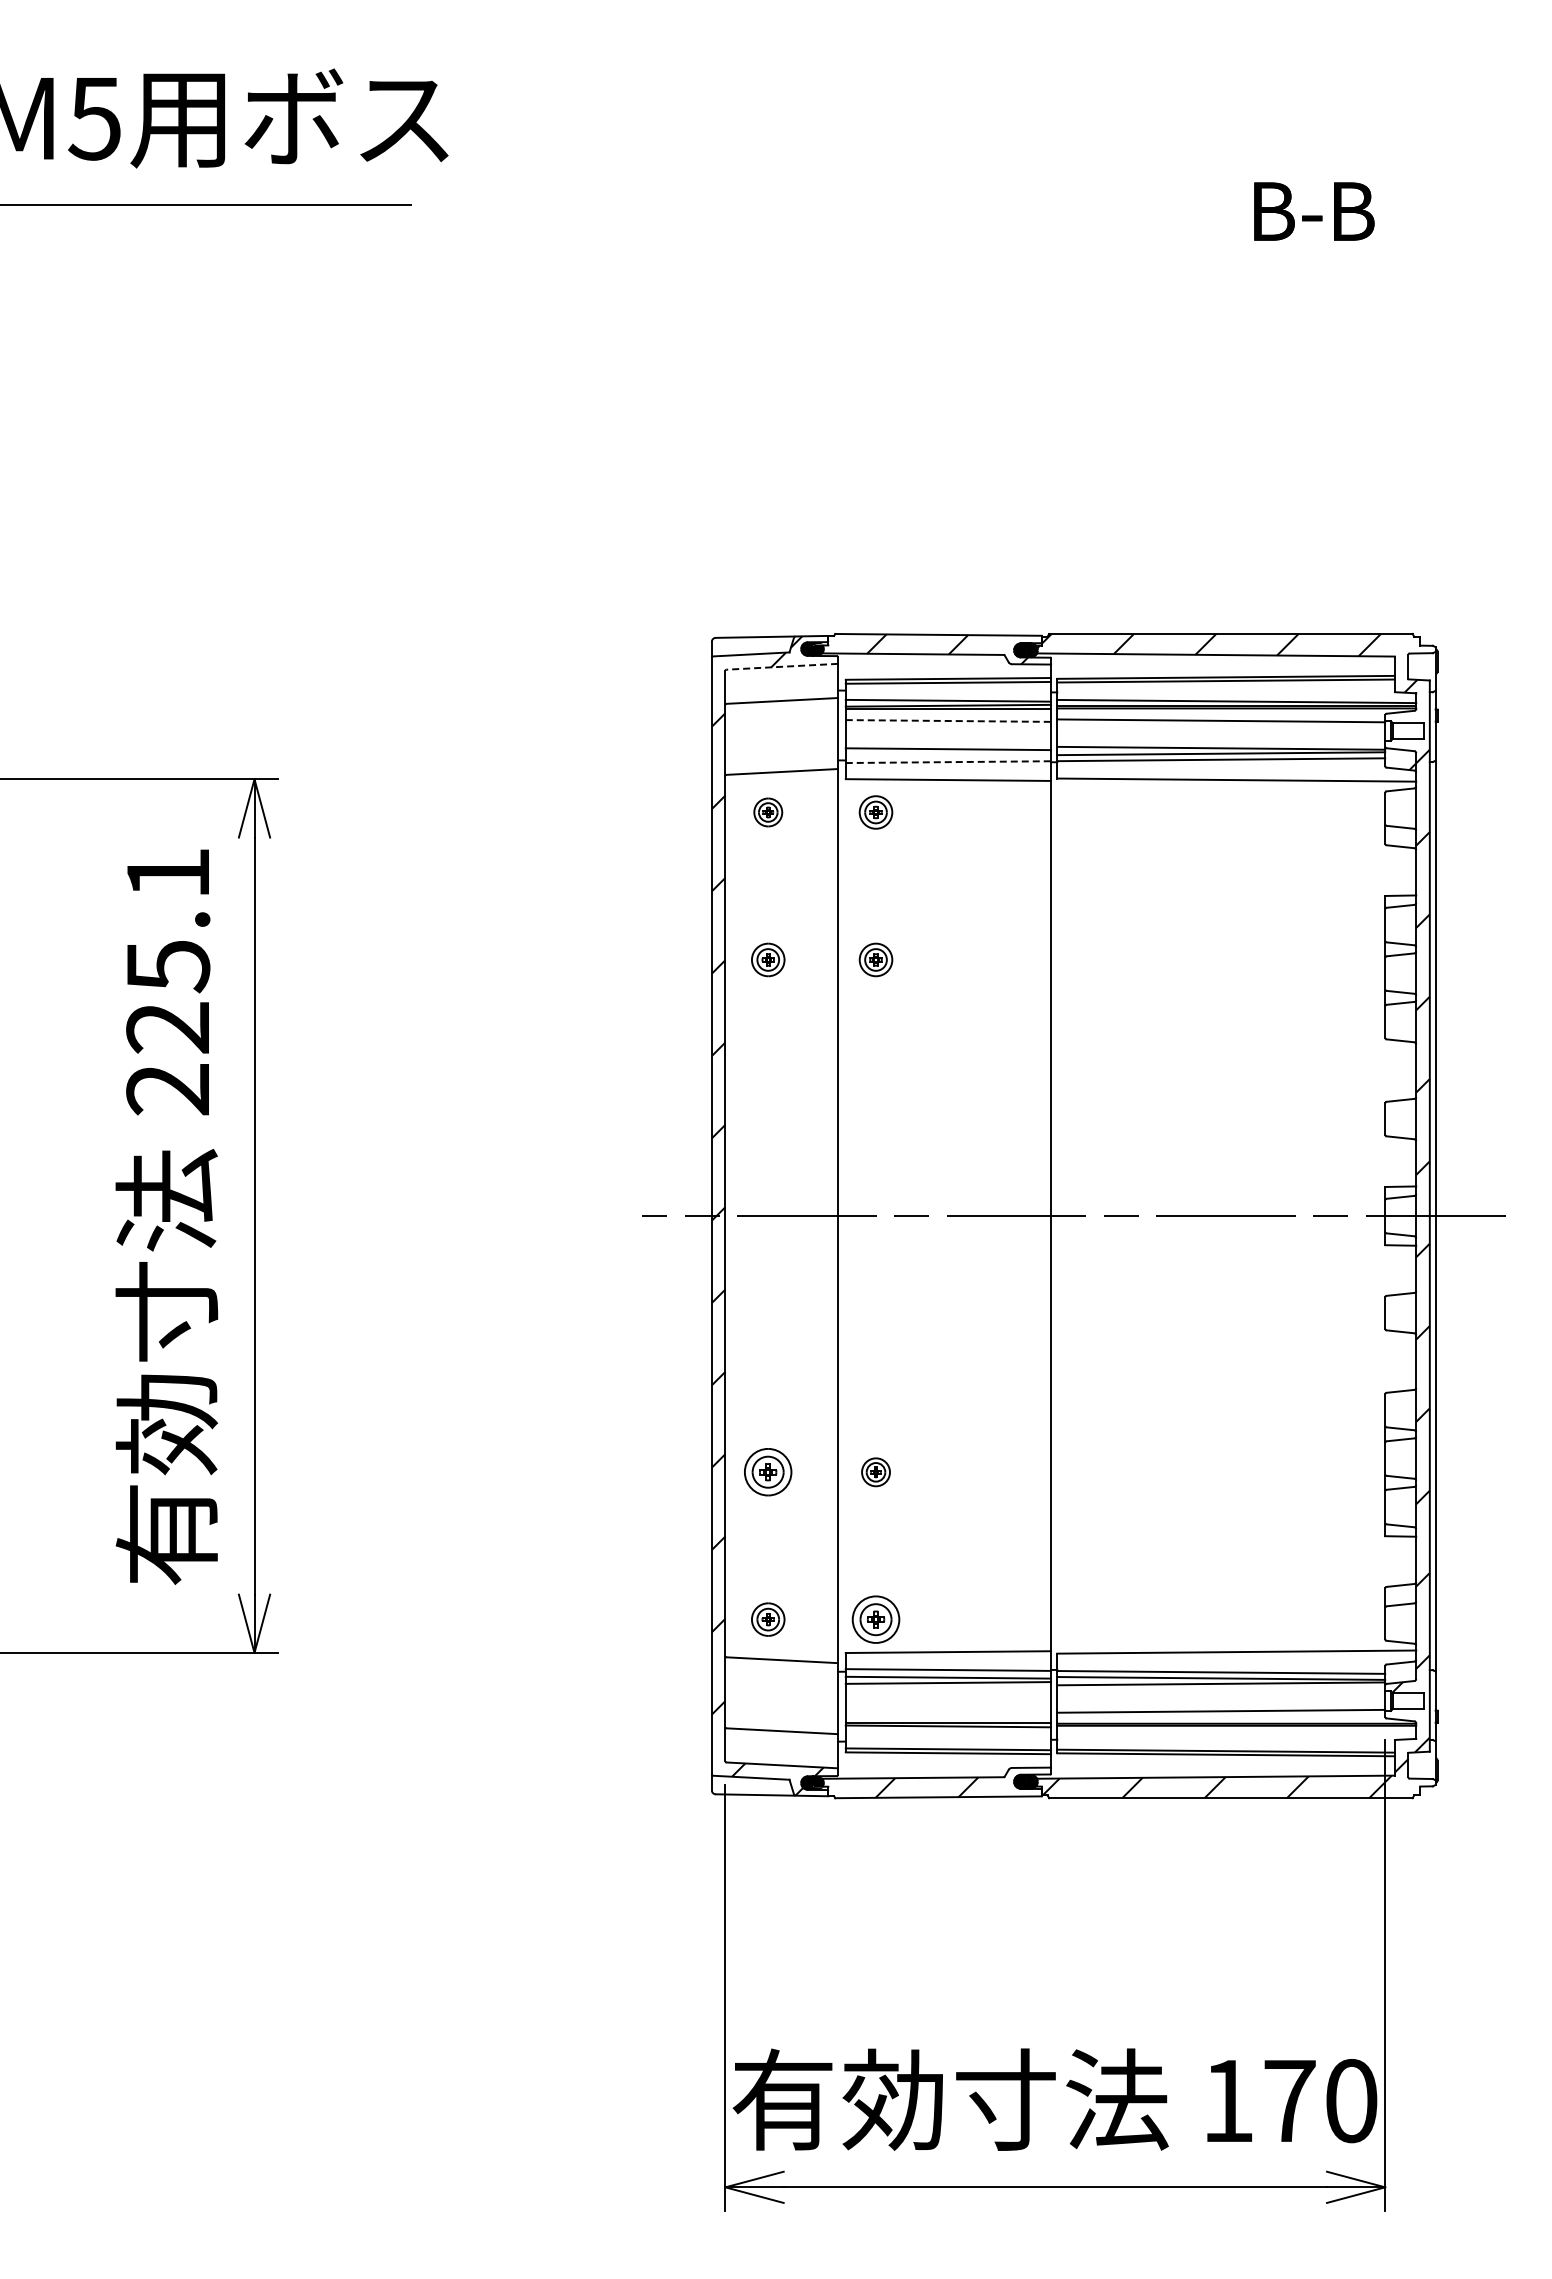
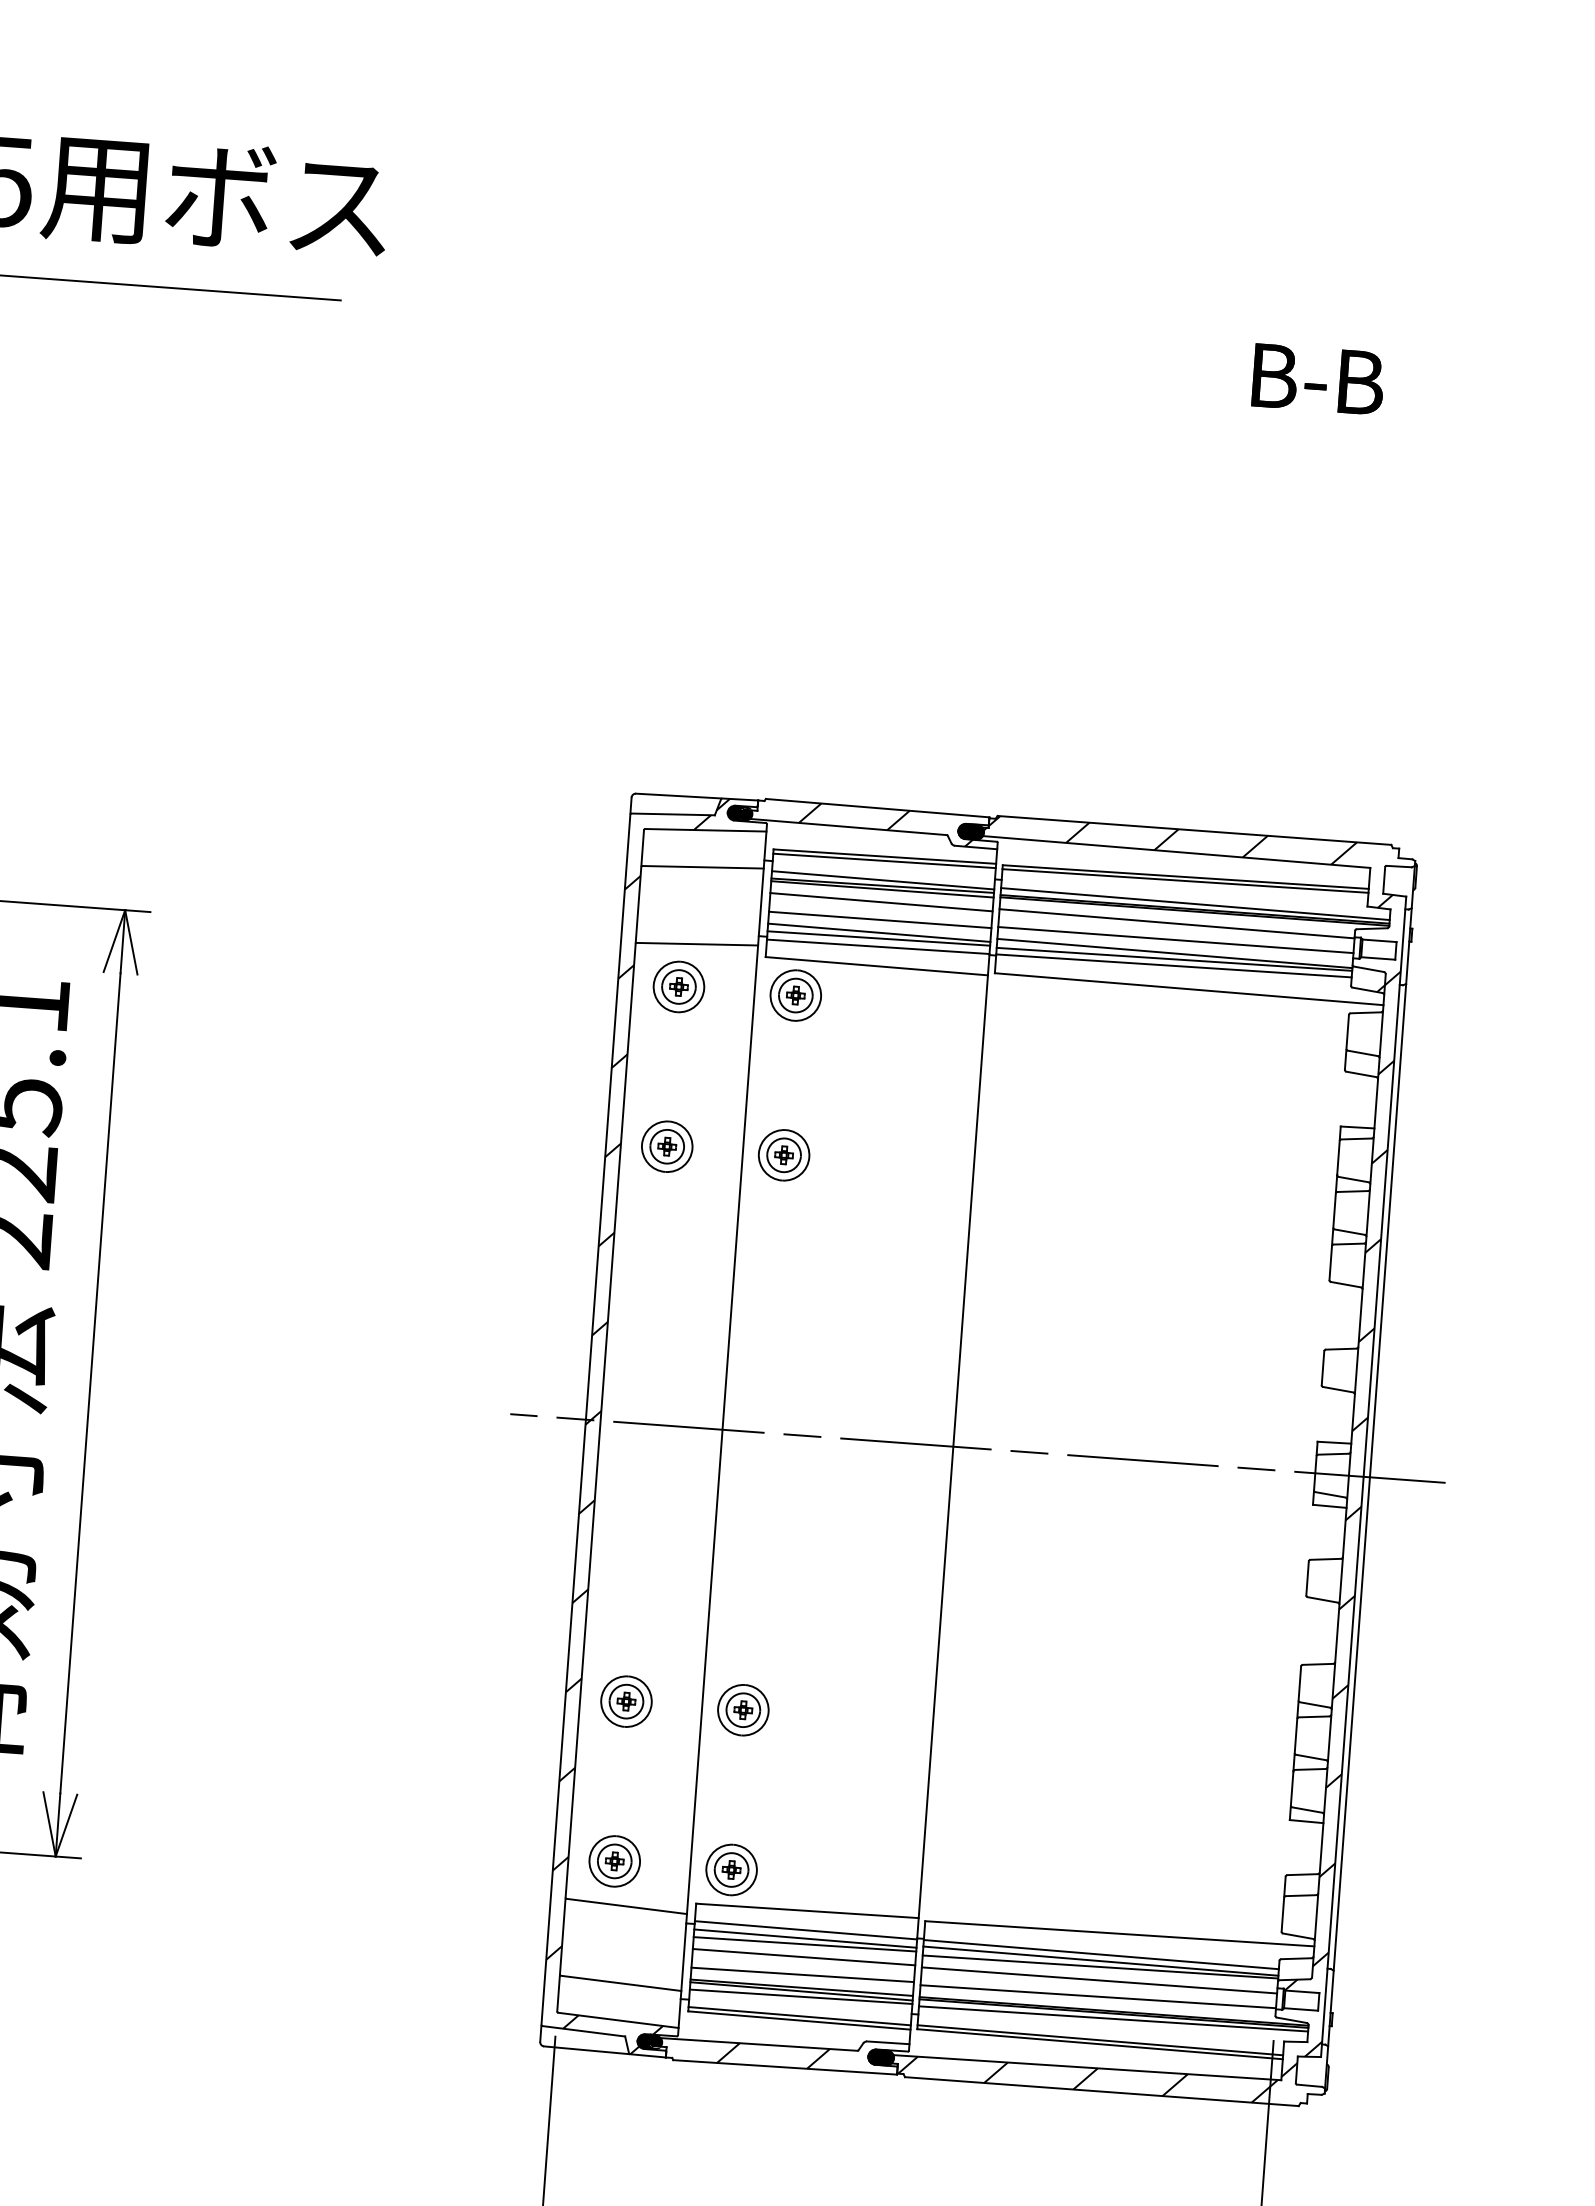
line: (782, 666) -> (706, 829), dashed -> solid
line: (948, 720) -> (881, 901), dashed -> solid
line: (1221, 735) -> (1176, 939), added
line: (948, 737) -> (880, 920), added
line: (948, 754) -> (878, 938), added
line: (948, 762) -> (878, 947), dashed -> solid
part: (768, 812) -> (679, 987), size x1.67
part: (875, 812) -> (795, 995), size x1.43
part: (768, 959) -> (667, 1146), size x1.43
part: (875, 959) -> (783, 1154), size x1.43
part: (875, 1472) -> (742, 1710), size x1.67
part: (768, 1619) -> (615, 1861), size x1.43
line: (948, 1694) -> (804, 1956), added
line: (1221, 1696) -> (1099, 1980), added
line: (948, 1711) -> (802, 1975), added
line: (1236, 1730) -> (1113, 2018), added
line: (948, 1731) -> (801, 1996), added

